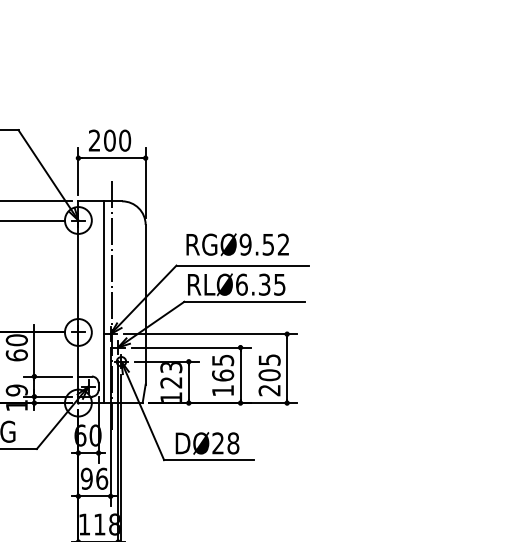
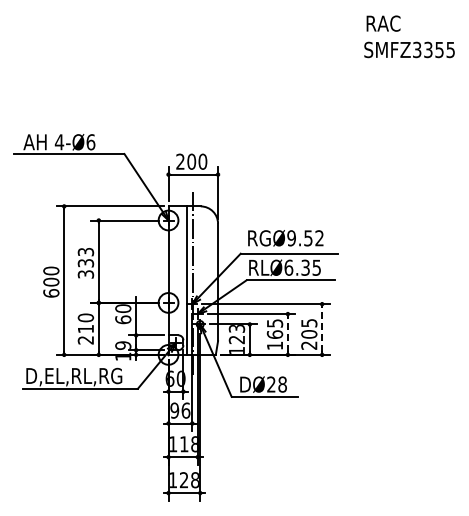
line: (287, 368) -> (322, 329), solid -> dashed
line: (240, 375) -> (287, 334), solid -> dashed

